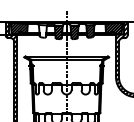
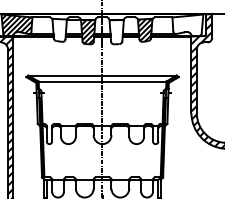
hatch: (113, 28) -> (186, 25), removed
hatch: (74, 32) -> (116, 32), removed

